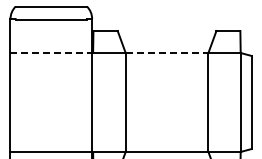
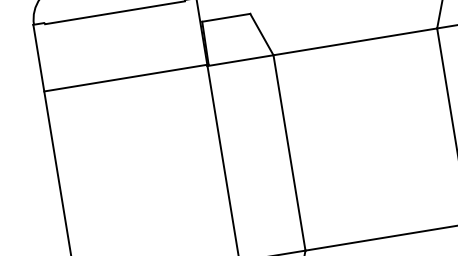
line: (51, 52) -> (126, 77), dashed -> solid
line: (167, 53) -> (356, 42), dashed -> solid

